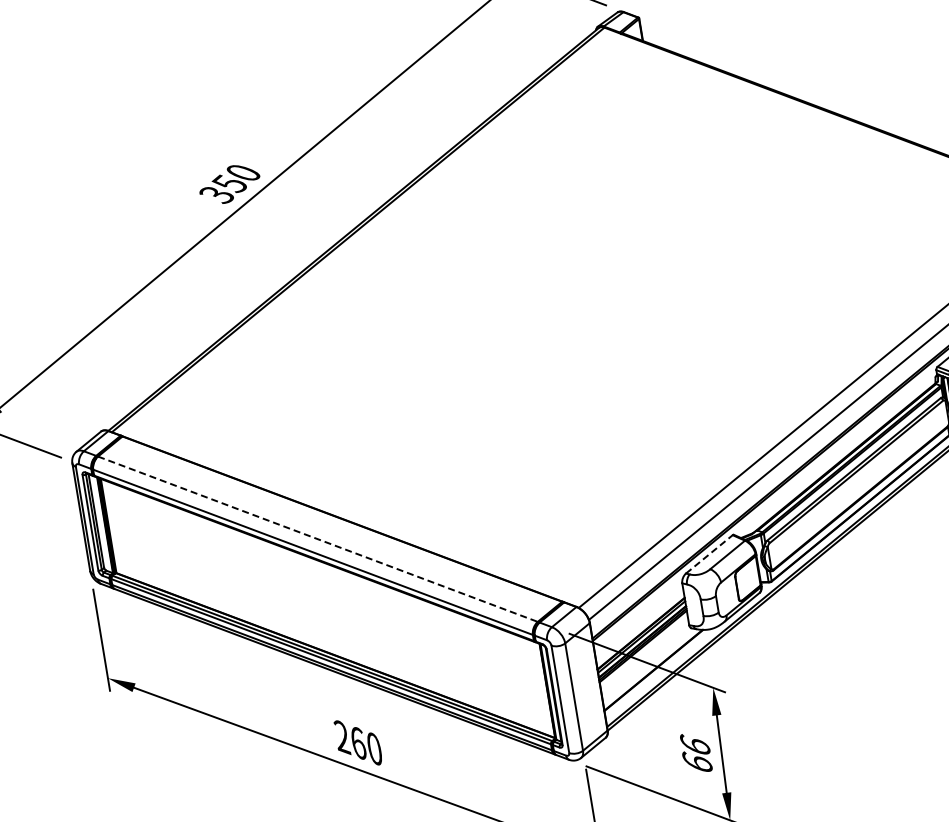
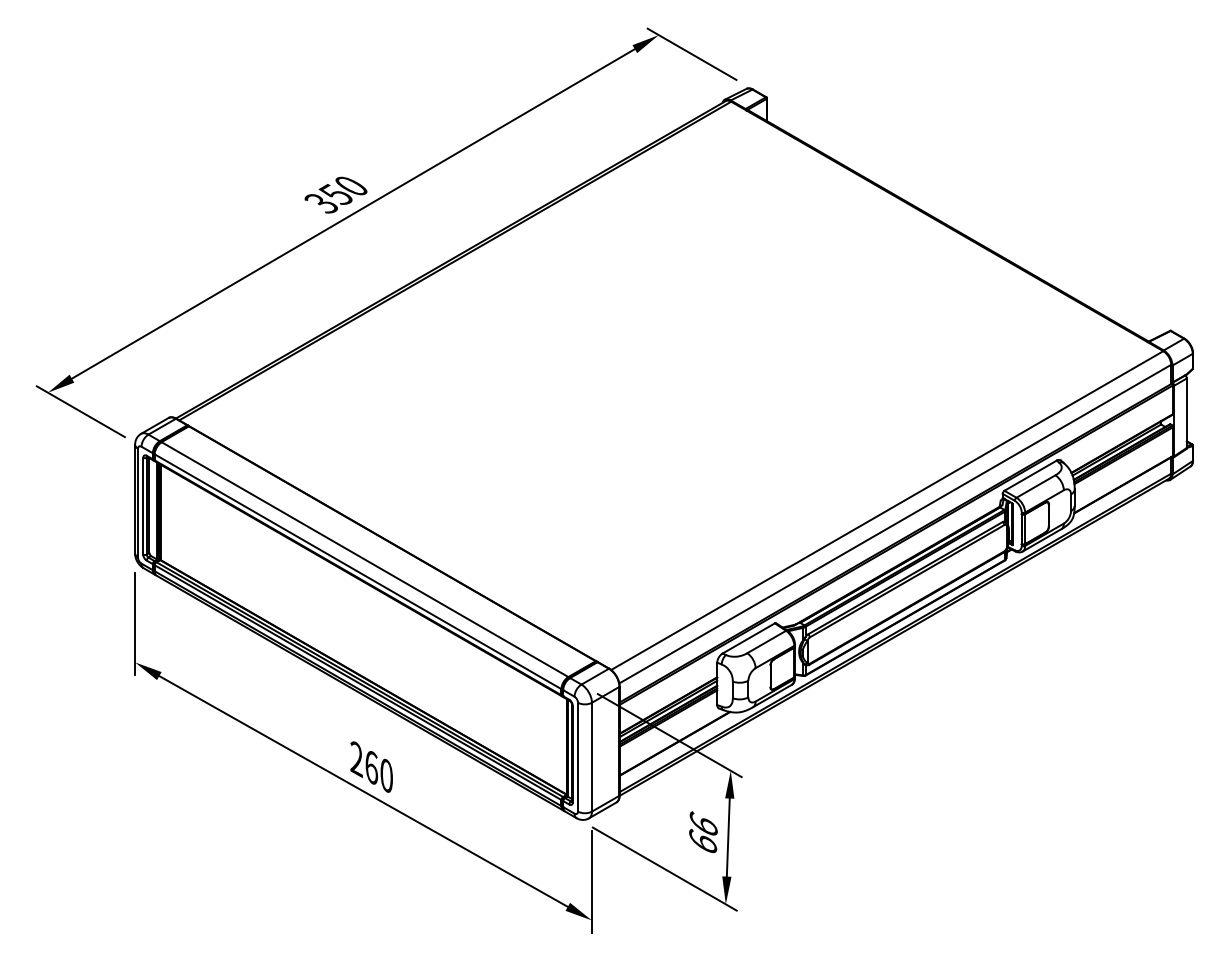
line: (318, 539) -> (365, 559), dashed -> solid
line: (710, 554) -> (749, 638), dashed -> solid

